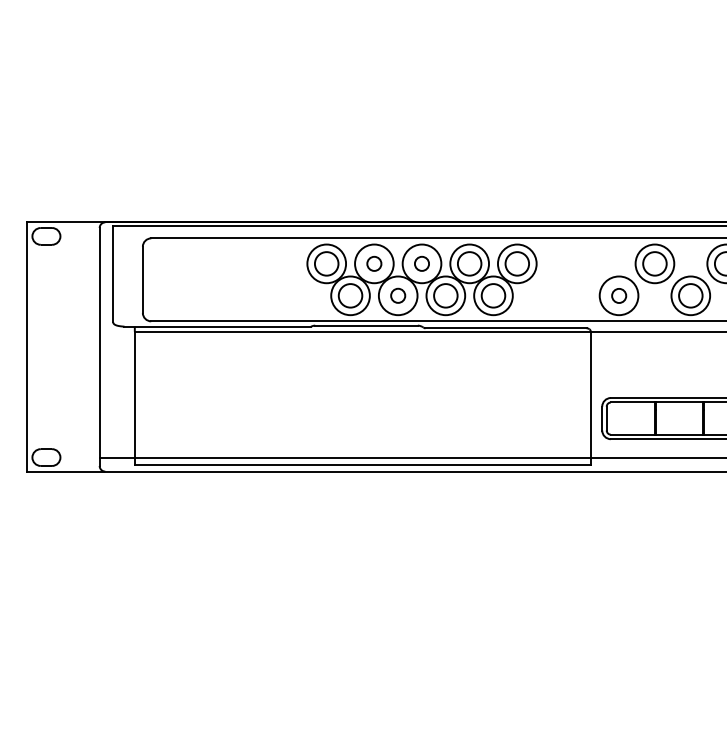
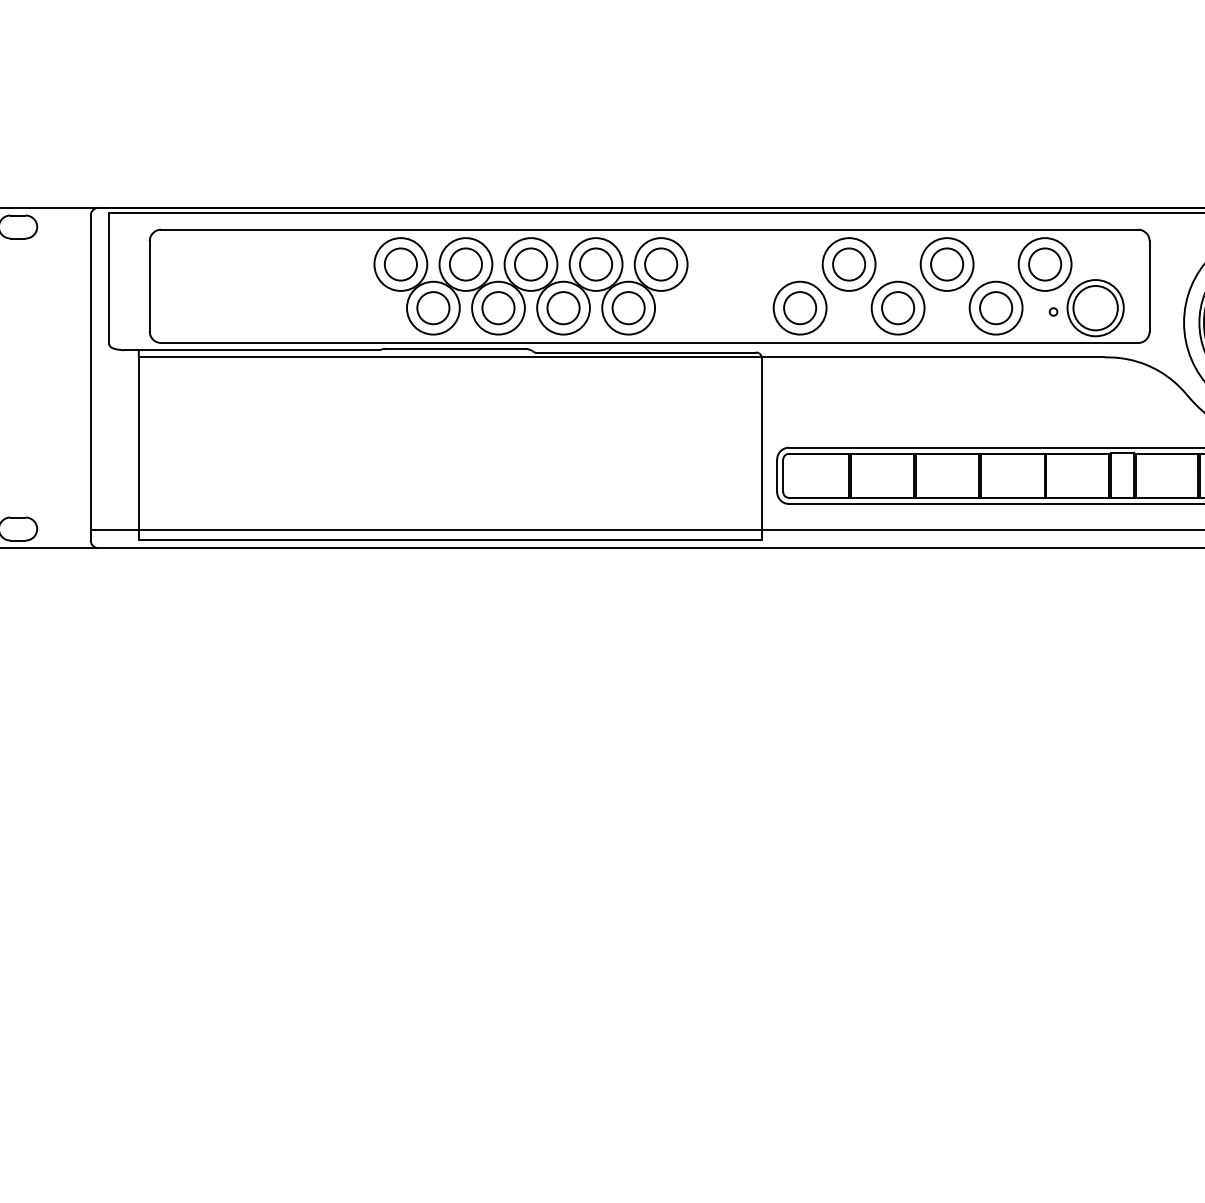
circle: (374, 263) -> (465, 264), size x1.67
circle: (421, 263) -> (530, 264), size x1.67
circle: (398, 296) -> (498, 308), size x1.67
circle: (619, 296) -> (800, 308), size x1.67

